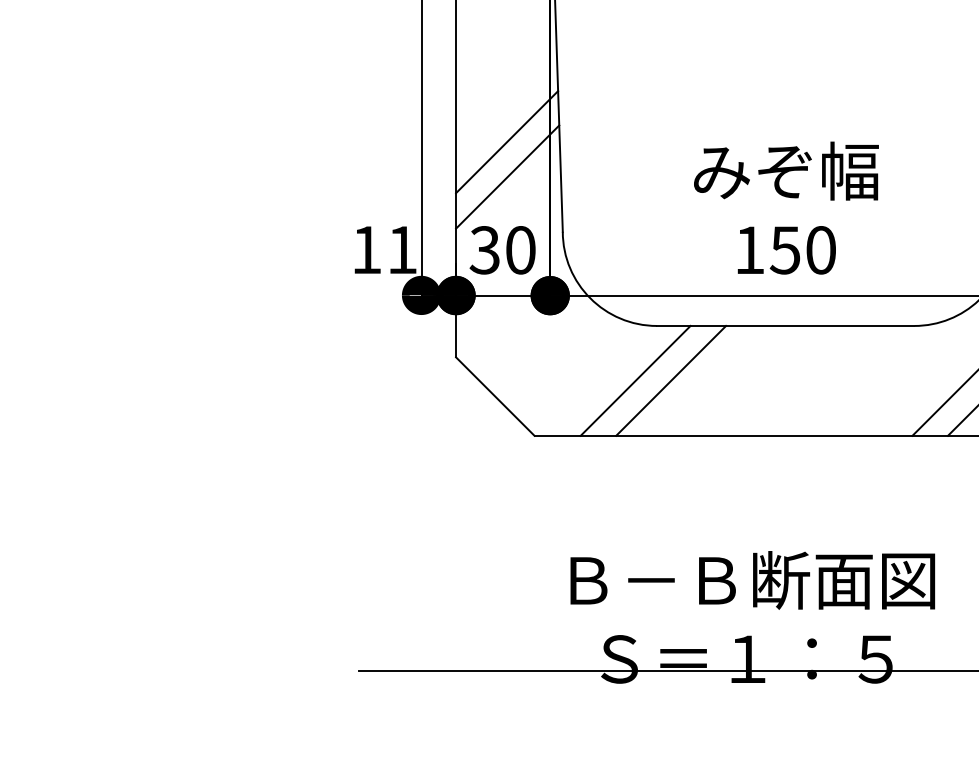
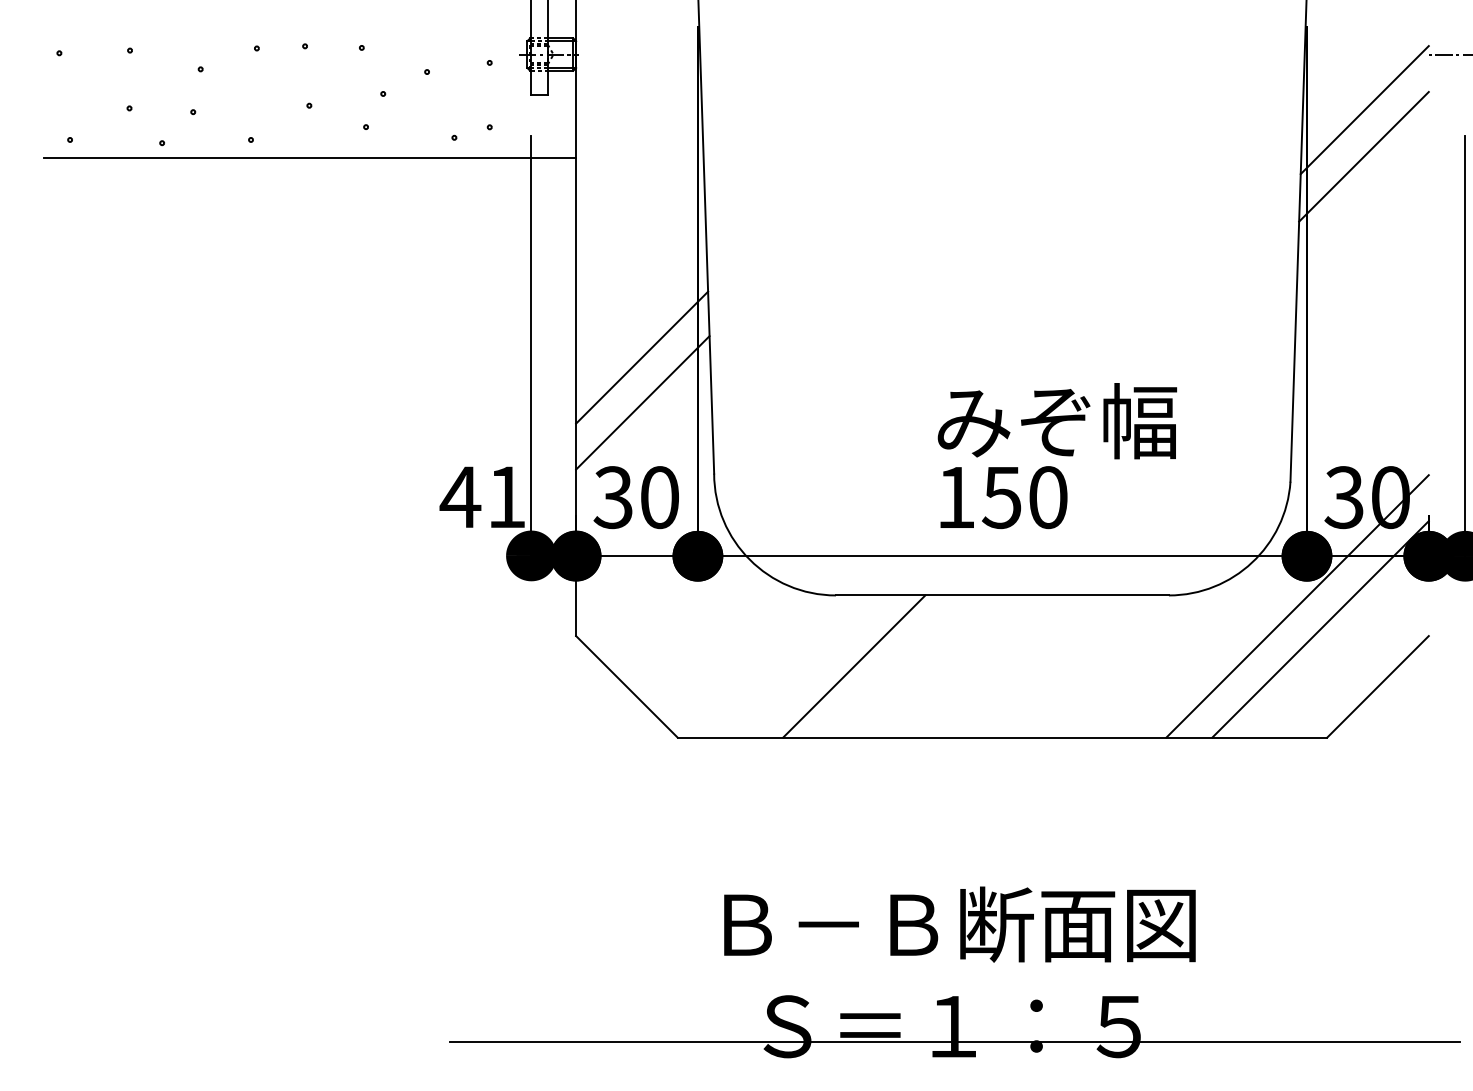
text: (786, 171) -> (1057, 421), moved
text: (366, 249) -> (460, 496), 11 -> 41
line: (635, 380) -> (808, 666), removed

